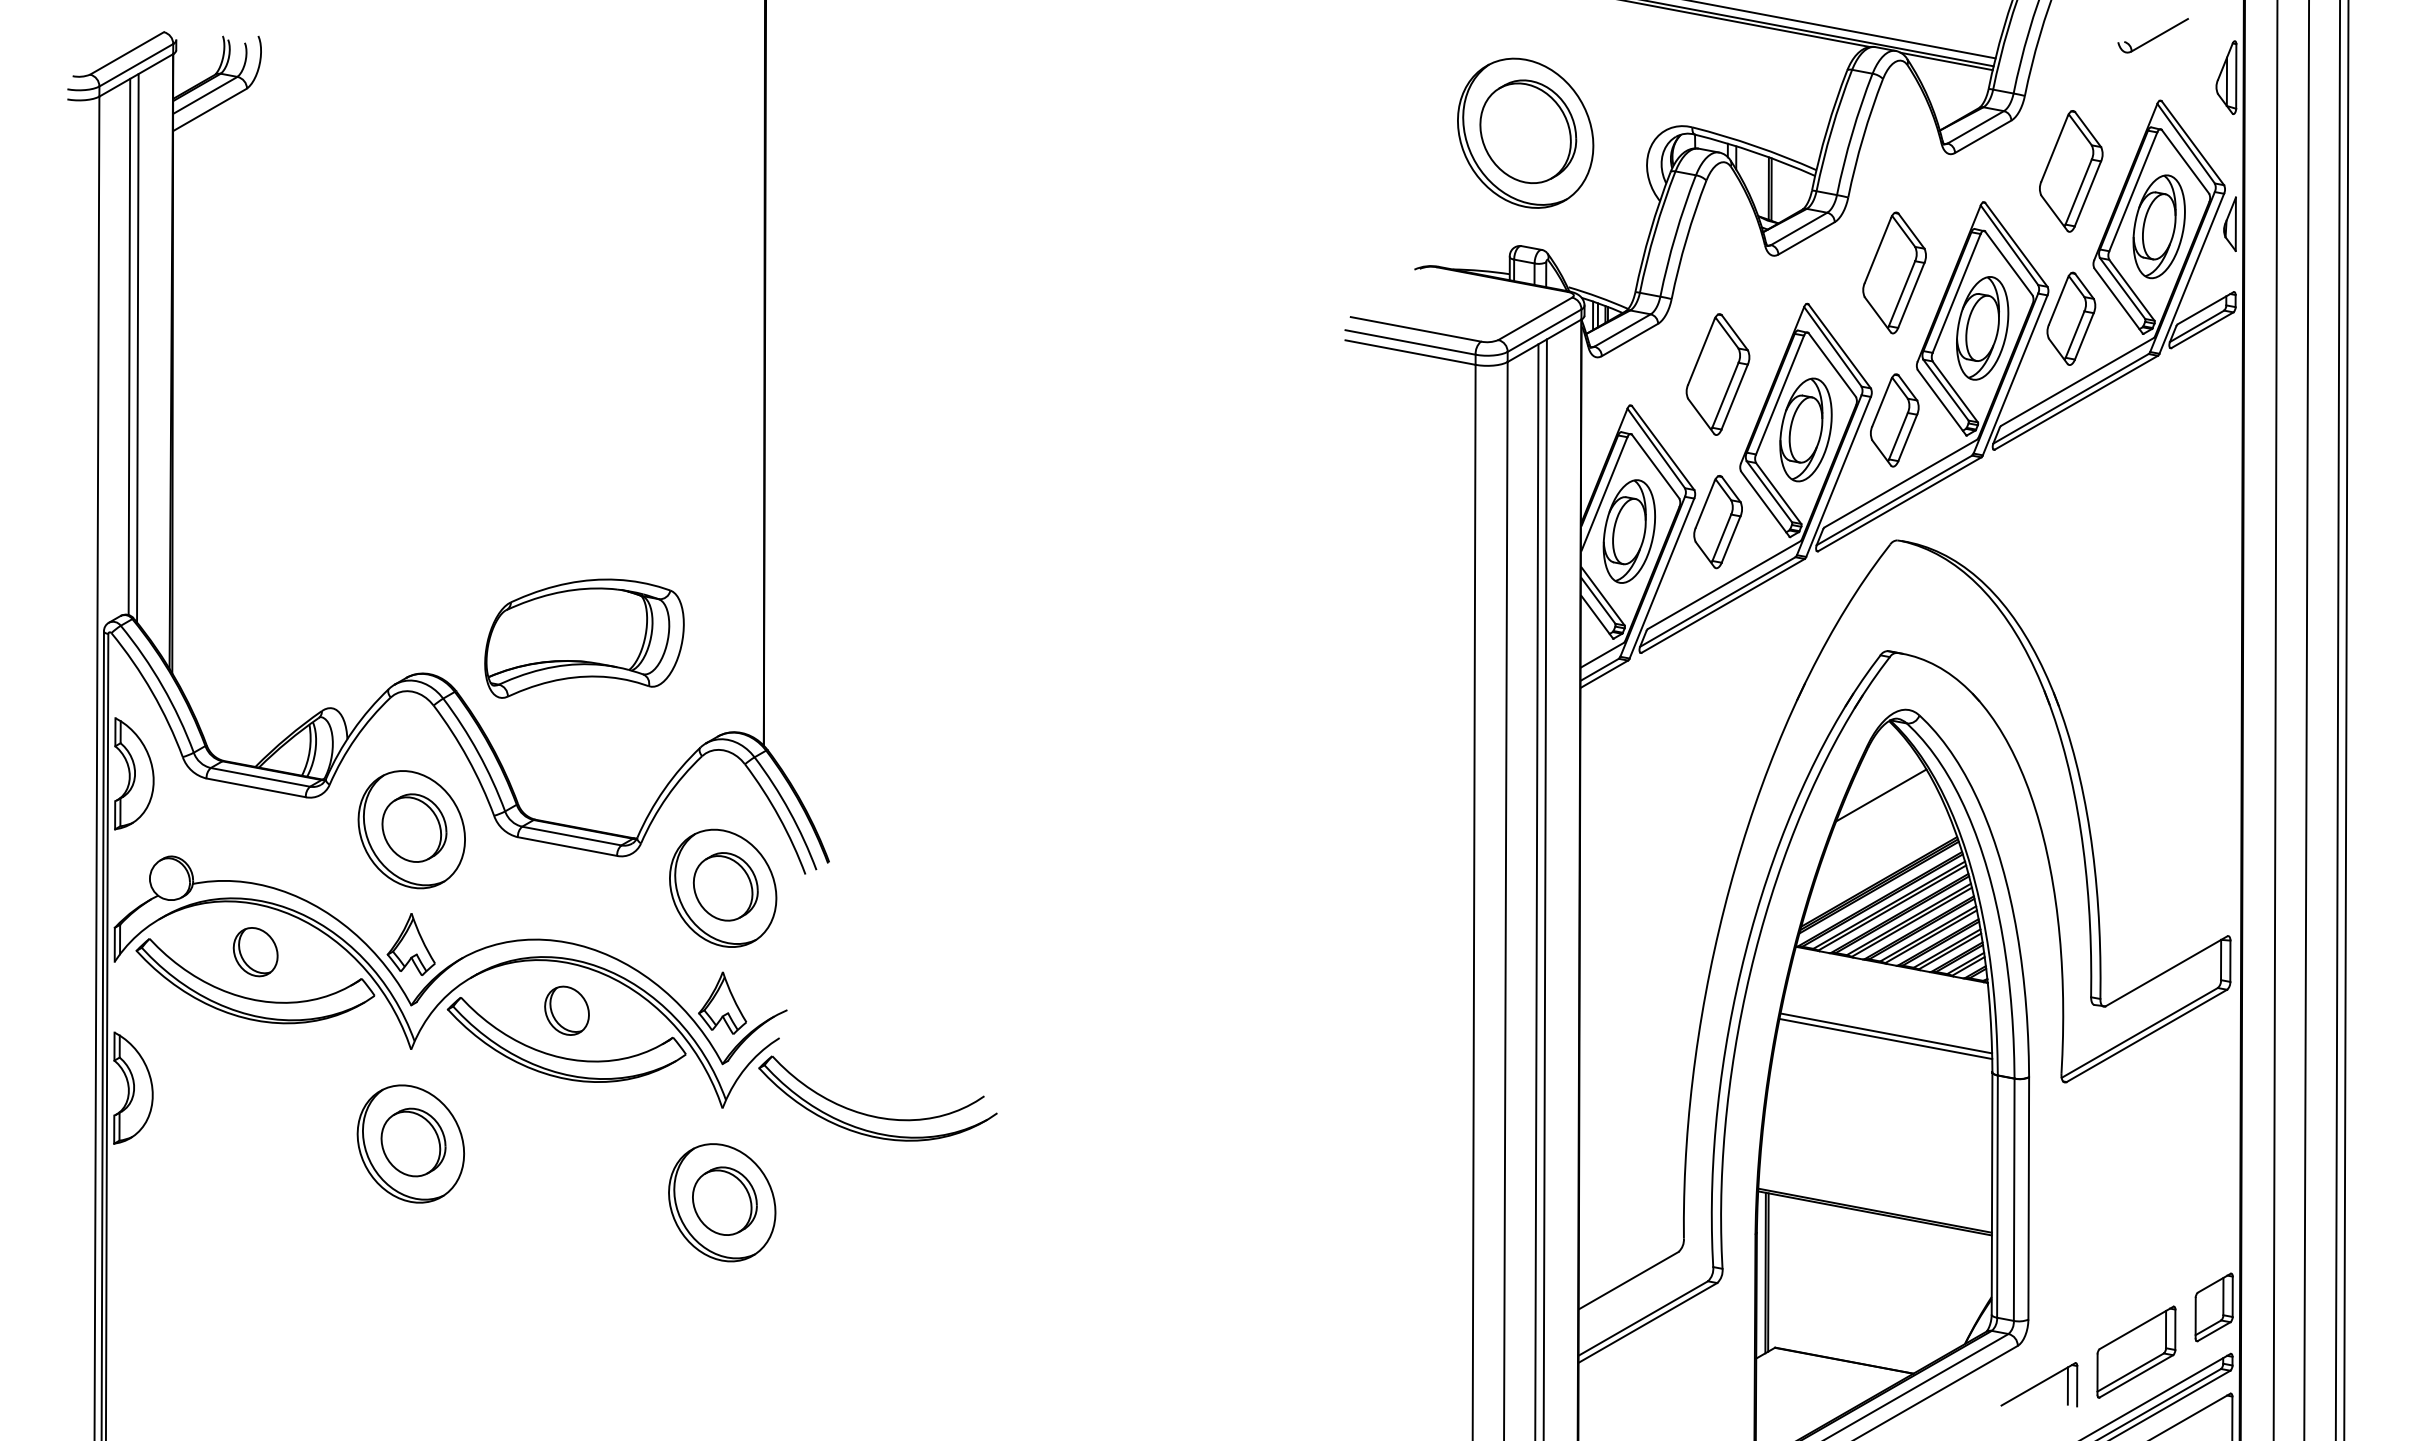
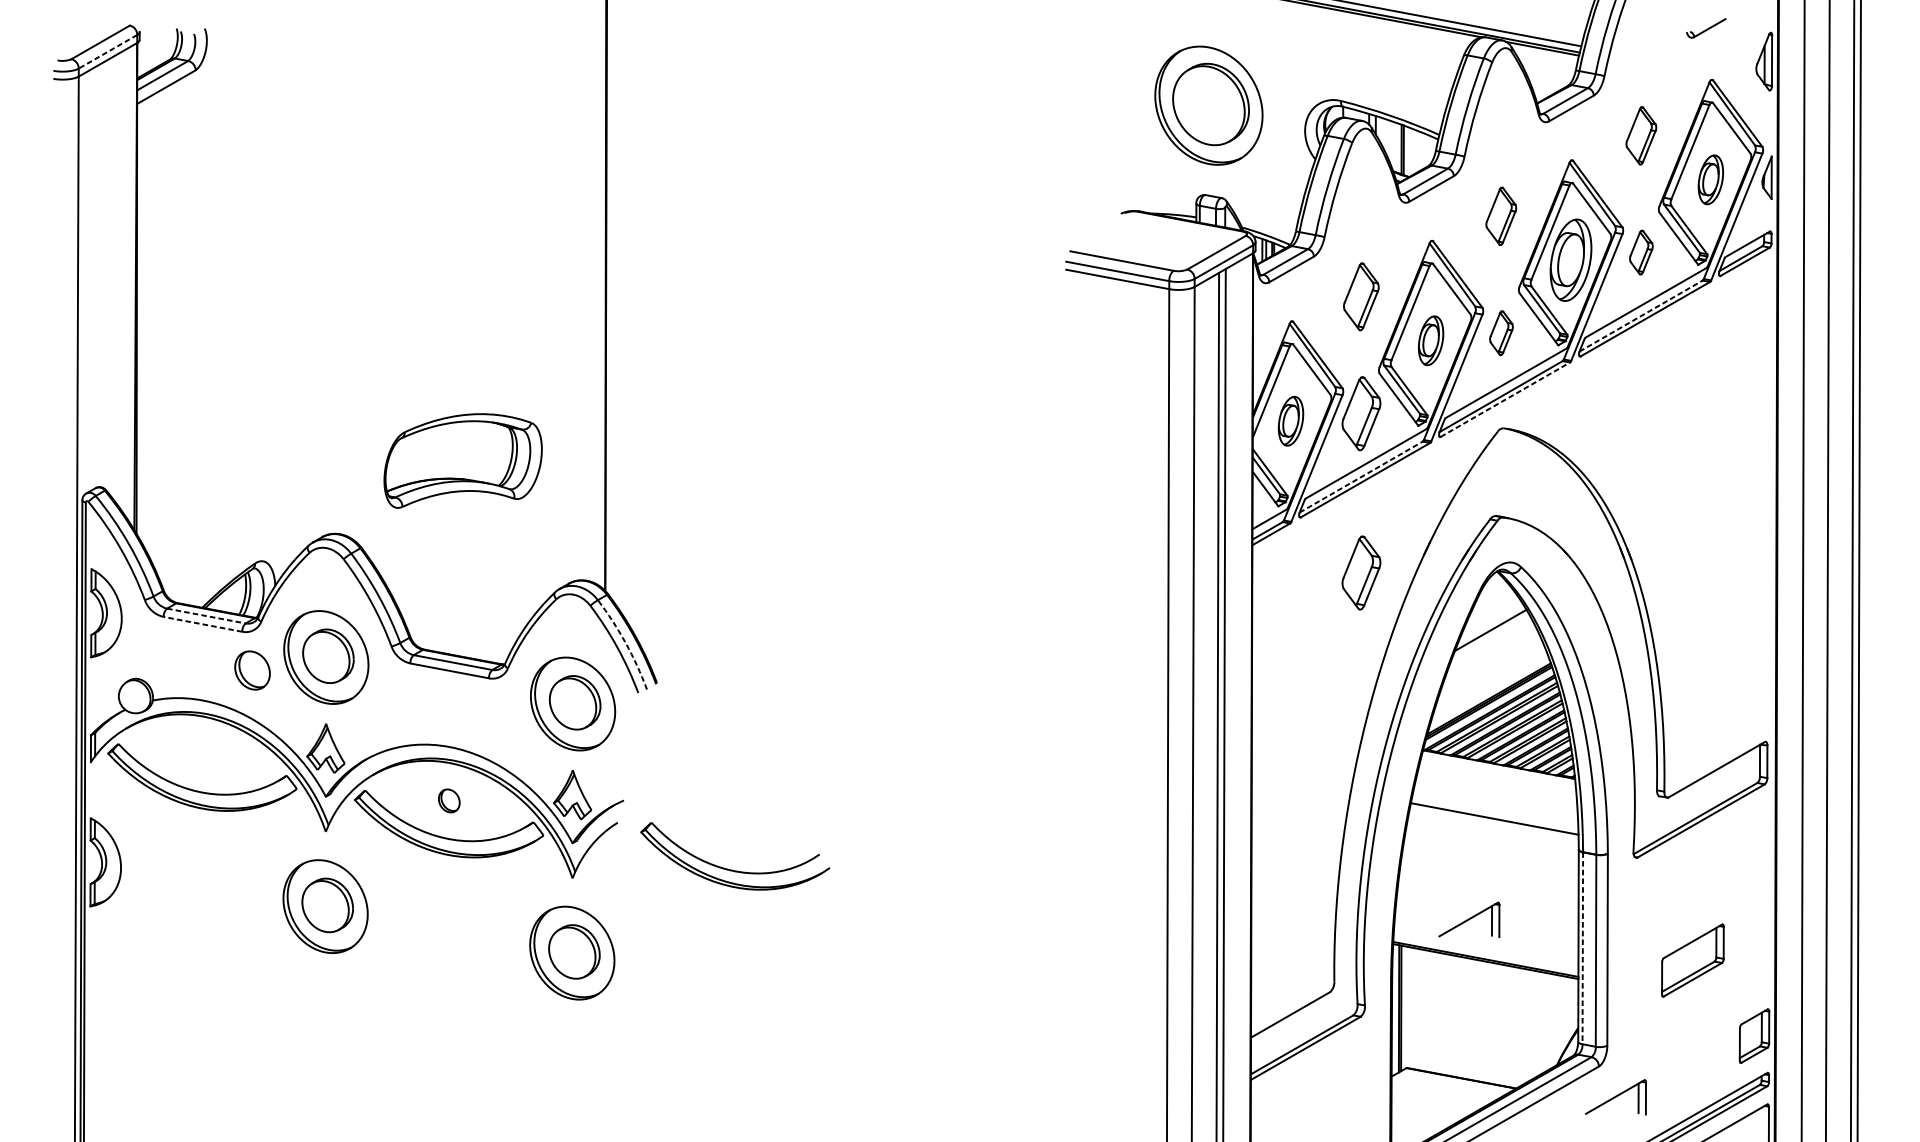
part: (2152, 35) -> (1705, 28), size x0.7
line: (136, 65) -> (108, 51), solid -> dashed
part: (2071, 171) -> (1641, 135), size x0.6
part: (2158, 226) -> (1710, 179), size x0.6
part: (1894, 272) -> (1501, 216), size x0.6
part: (2071, 318) -> (1641, 252), size x0.6
line: (129, 346) -> (102, 274), removed
line: (137, 348) -> (108, 276), removed
part: (1717, 374) -> (1360, 296), size x0.7
line: (2071, 398) -> (1641, 315), solid -> dashed
part: (1894, 420) -> (1501, 333), size x0.6
part: (1805, 429) -> (1430, 340), size x0.6
line: (1900, 504) -> (1505, 399), solid -> dashed
part: (1628, 531) -> (1290, 421), size x0.6
line: (1717, 602) -> (1360, 477), solid -> dashed
part: (584, 638) -> (463, 460), moved
part: (1717, 723) -> (1360, 573), added
line: (260, 777) -> (206, 616), solid -> dashed
line: (255, 787) -> (202, 624), solid -> dashed
arc: (789, 811) -> (625, 643), solid -> dashed
part: (255, 952) -> (252, 670), moved
part: (566, 1010) -> (448, 800), size x0.6
line: (1885, 1038) -> (1494, 822), removed
part: (874, 1115) -> (732, 869), moved
part: (1854, 1160) -> (1469, 919), added
line: (1997, 1197) -> (1582, 948), solid -> dashed
part: (2136, 1351) -> (1692, 960), moved

